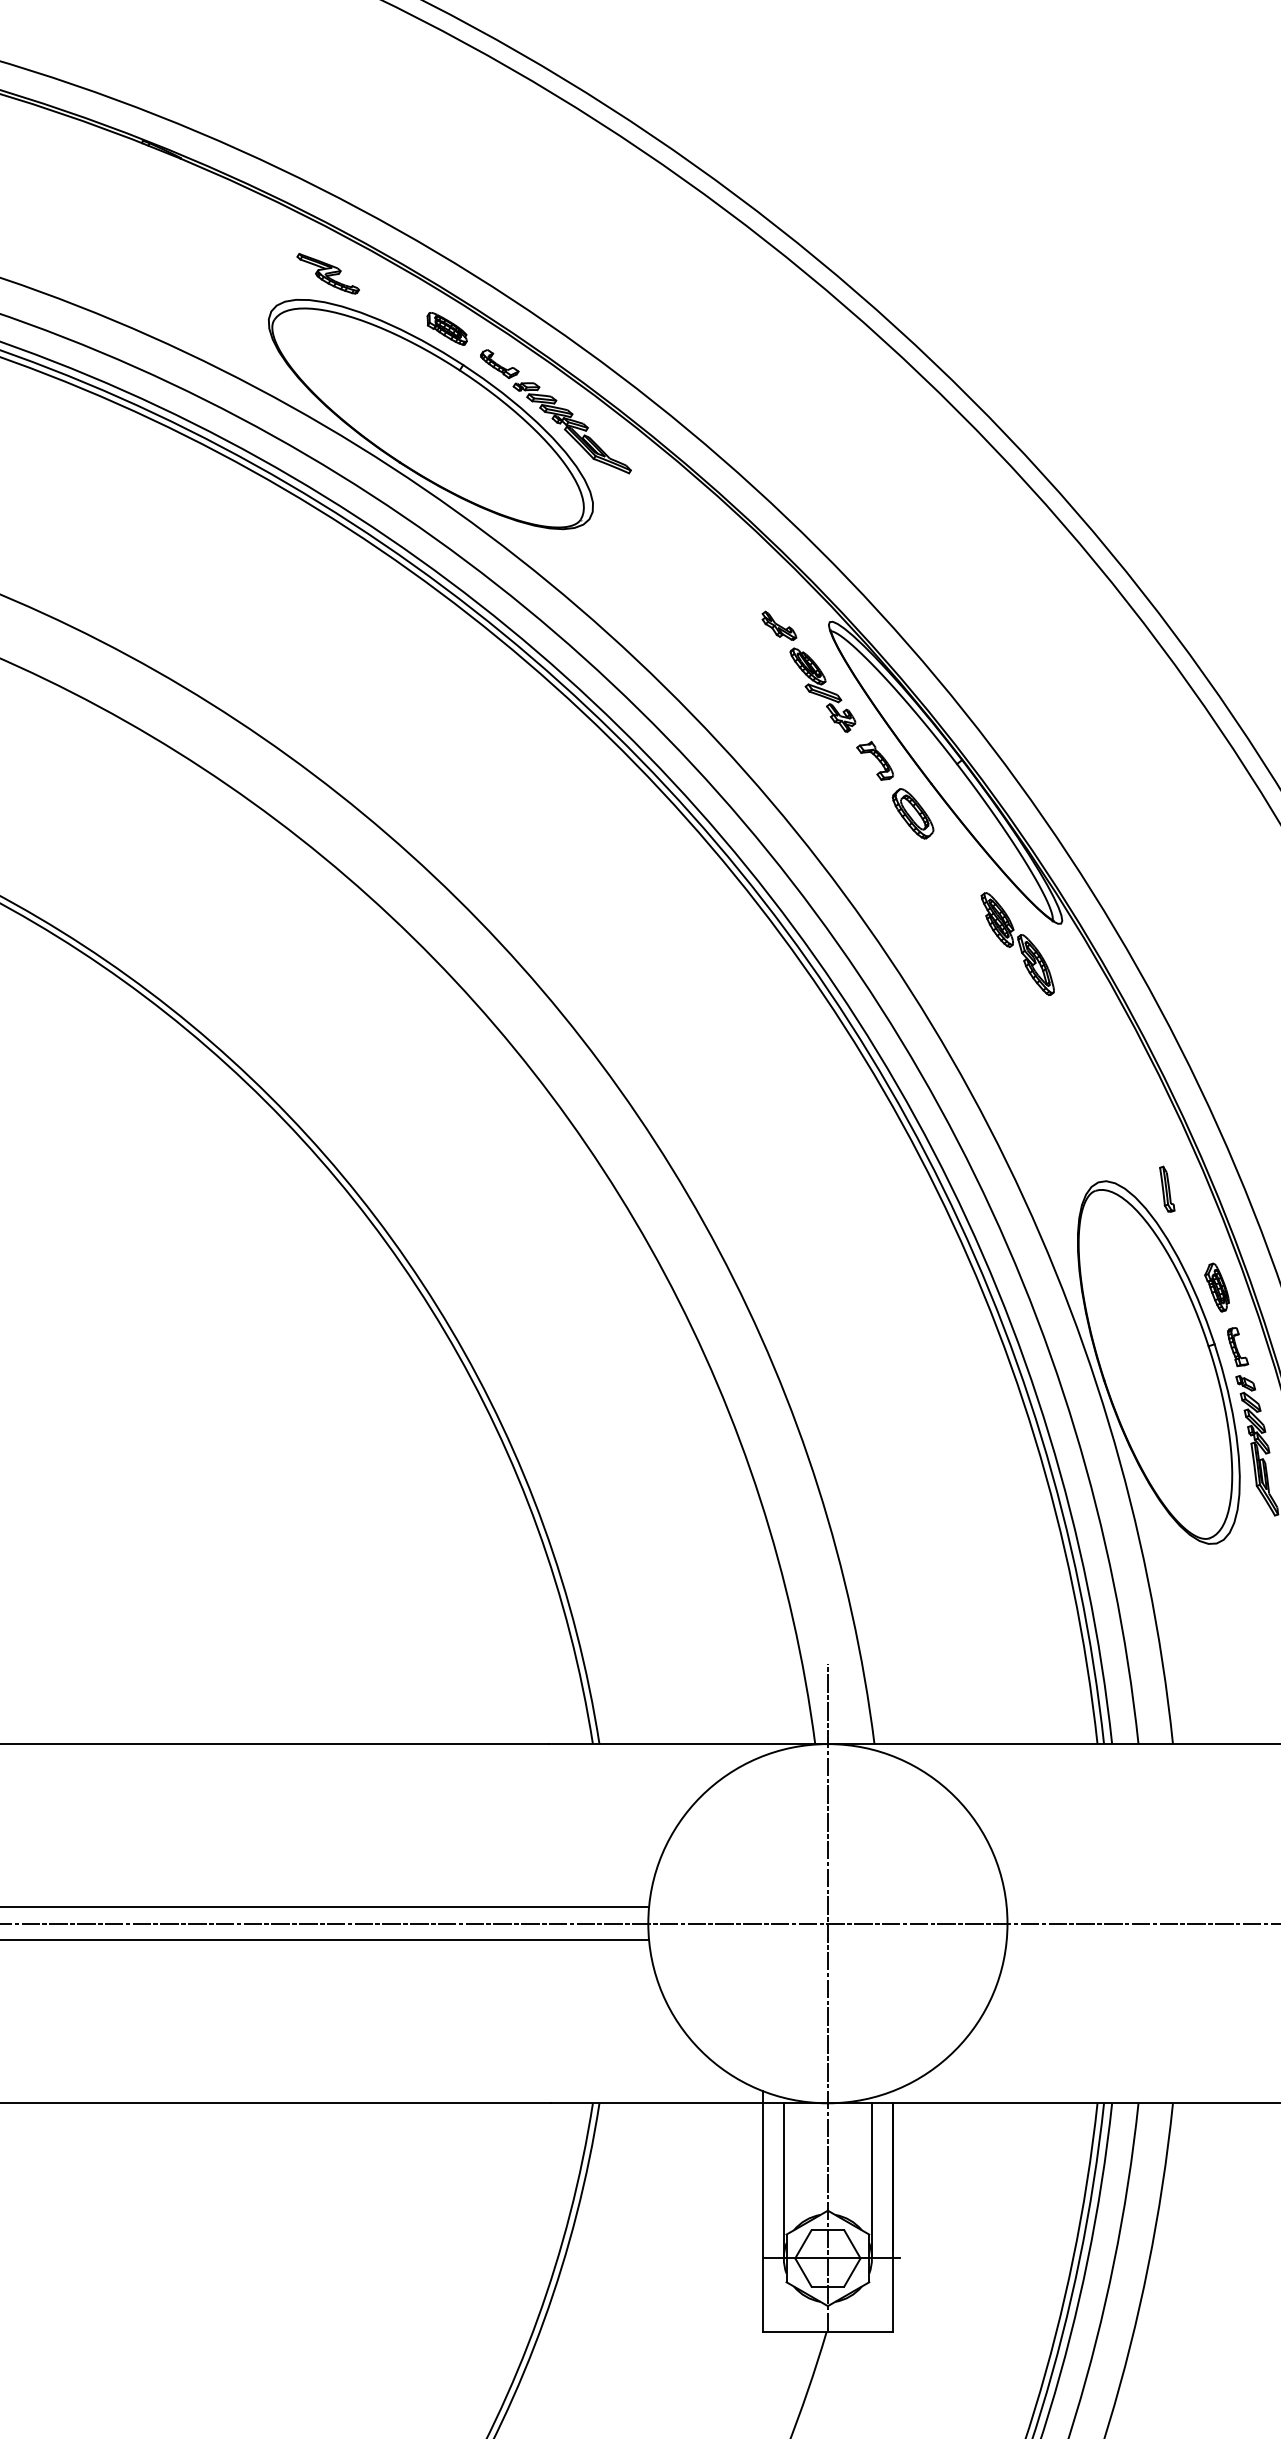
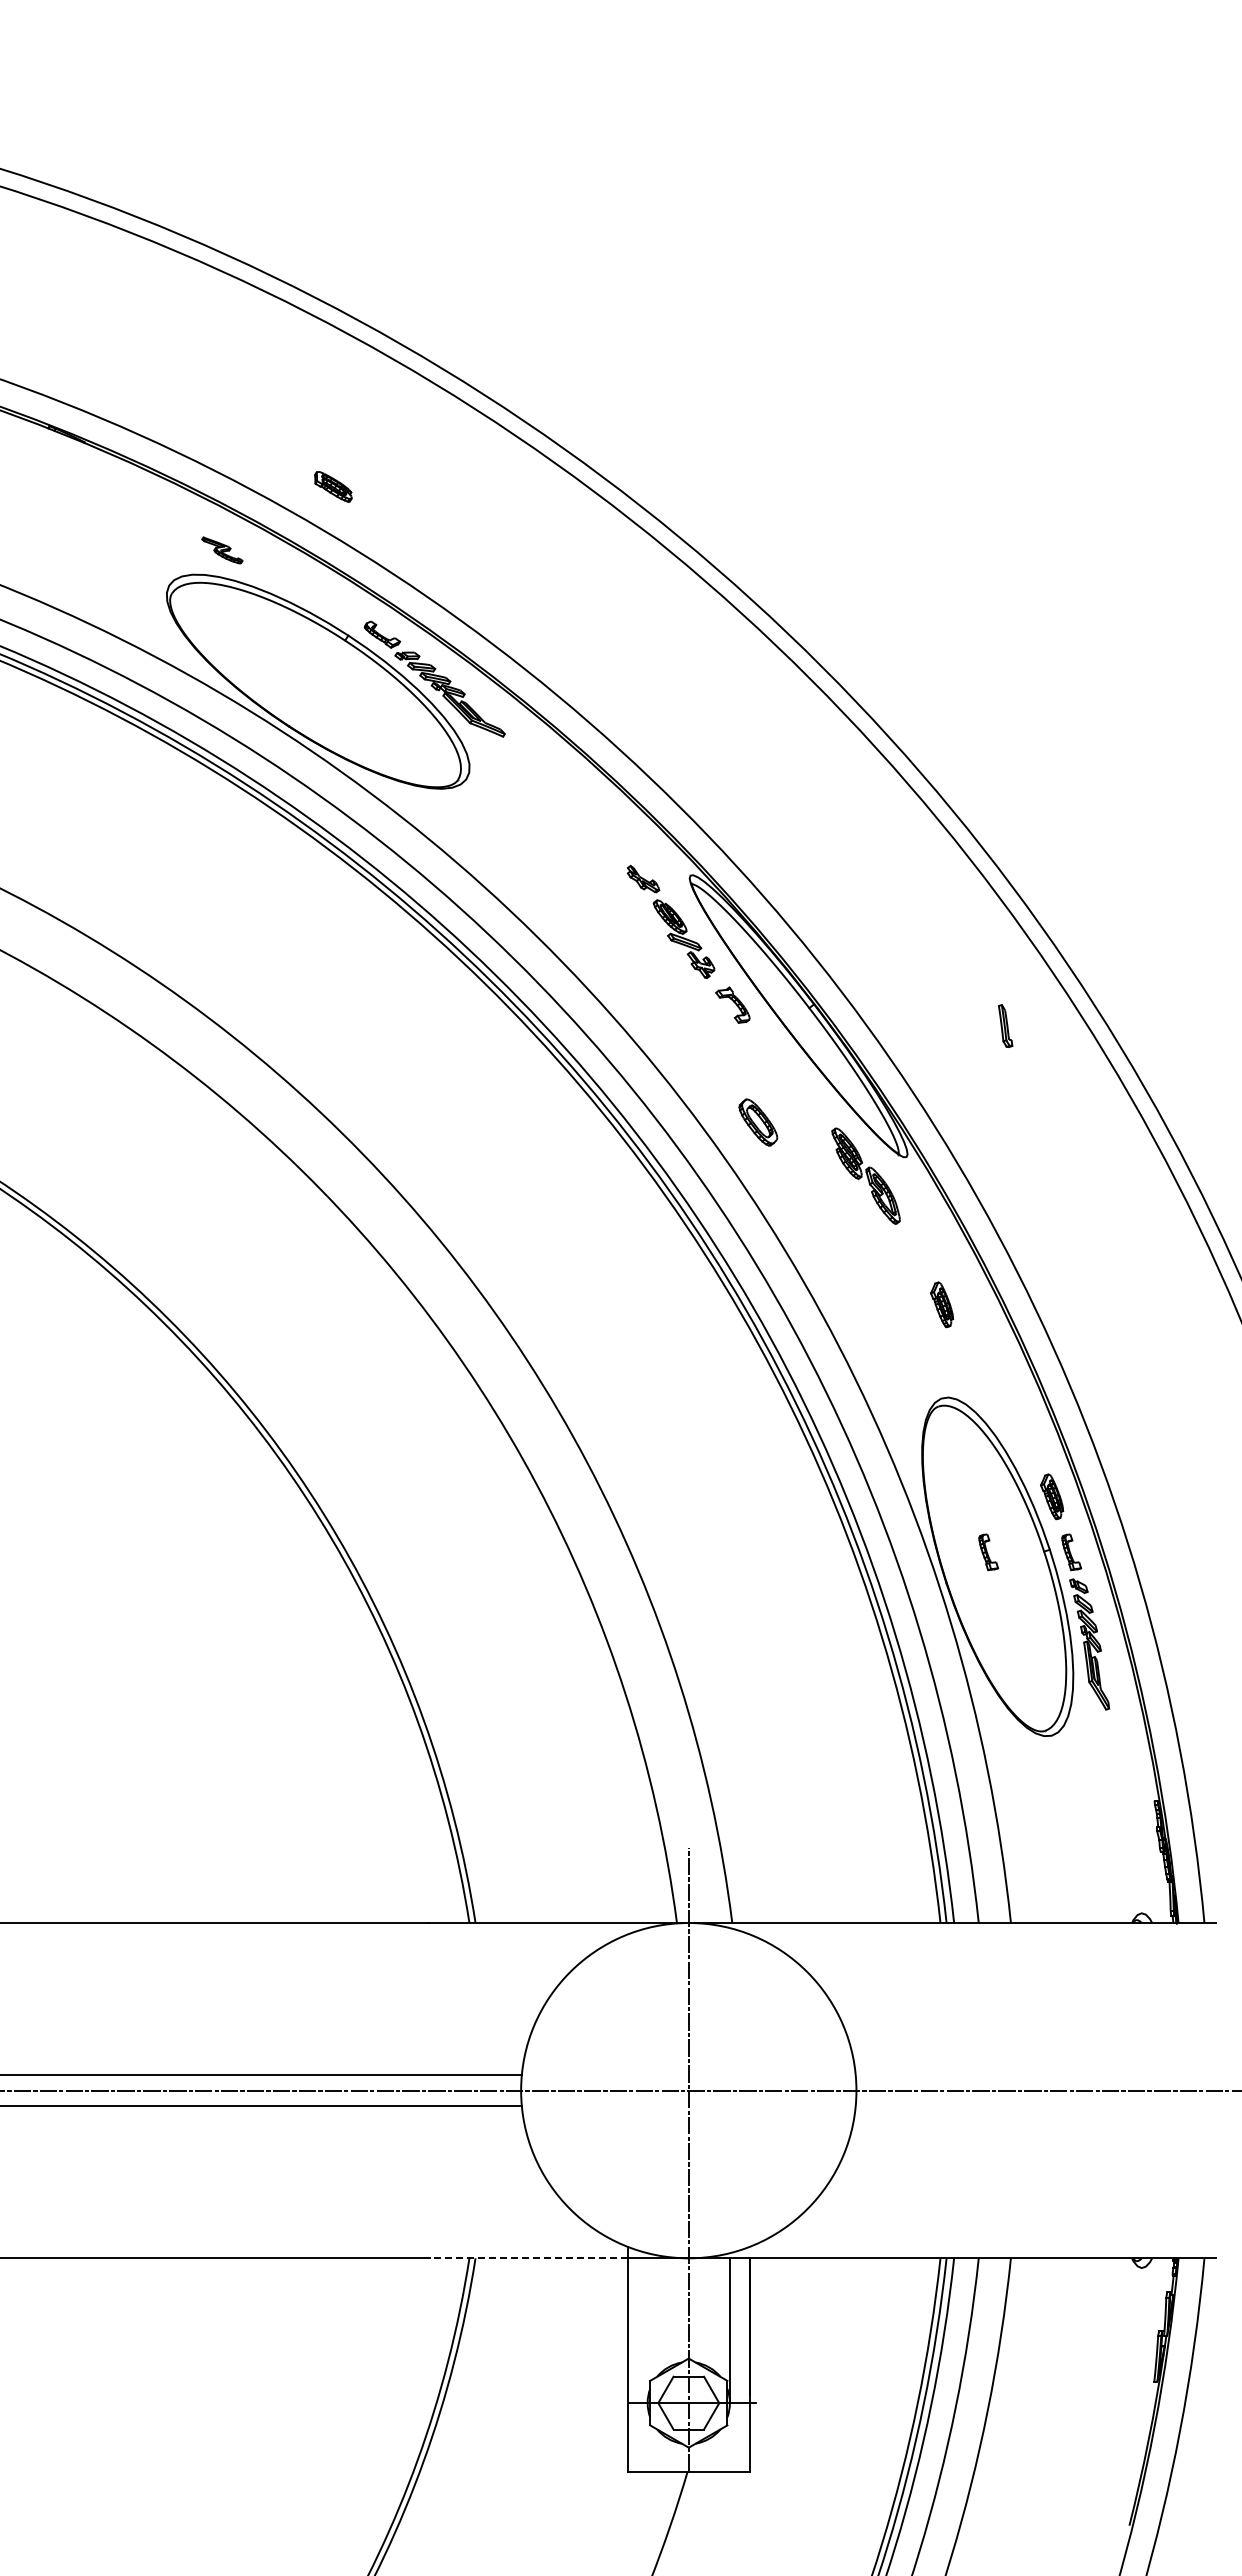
part: (328, 273) -> (222, 550), size x0.7
part: (447, 328) -> (333, 486), moved
part: (913, 813) -> (758, 1122), moved
part: (1099, 1081) -> (942, 1304), added
part: (1167, 1188) -> (1005, 1025), moved
part: (1148, 1347) -> (988, 1552), added
line: (657, 2103) -> (529, 2258), solid -> dashed
line: (783, 2180) -> (647, 2330), removed

